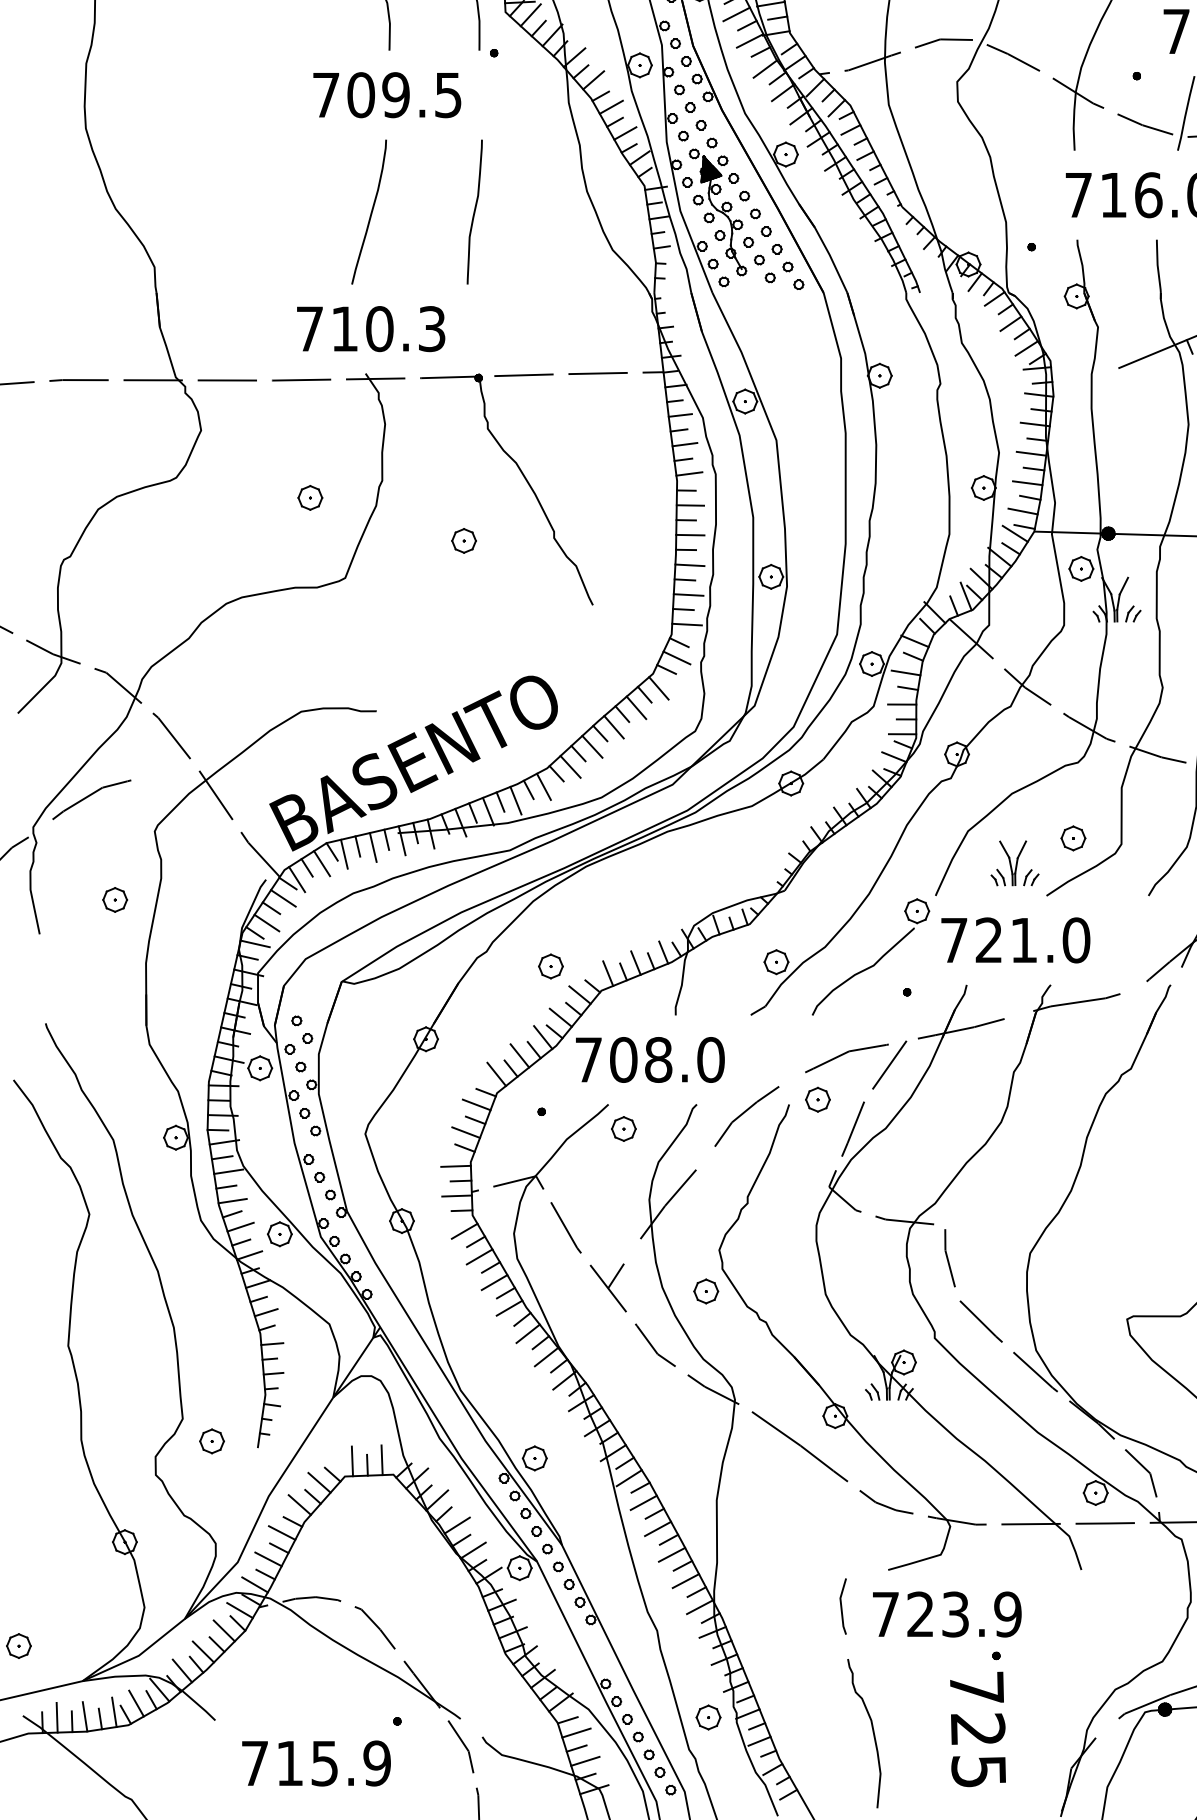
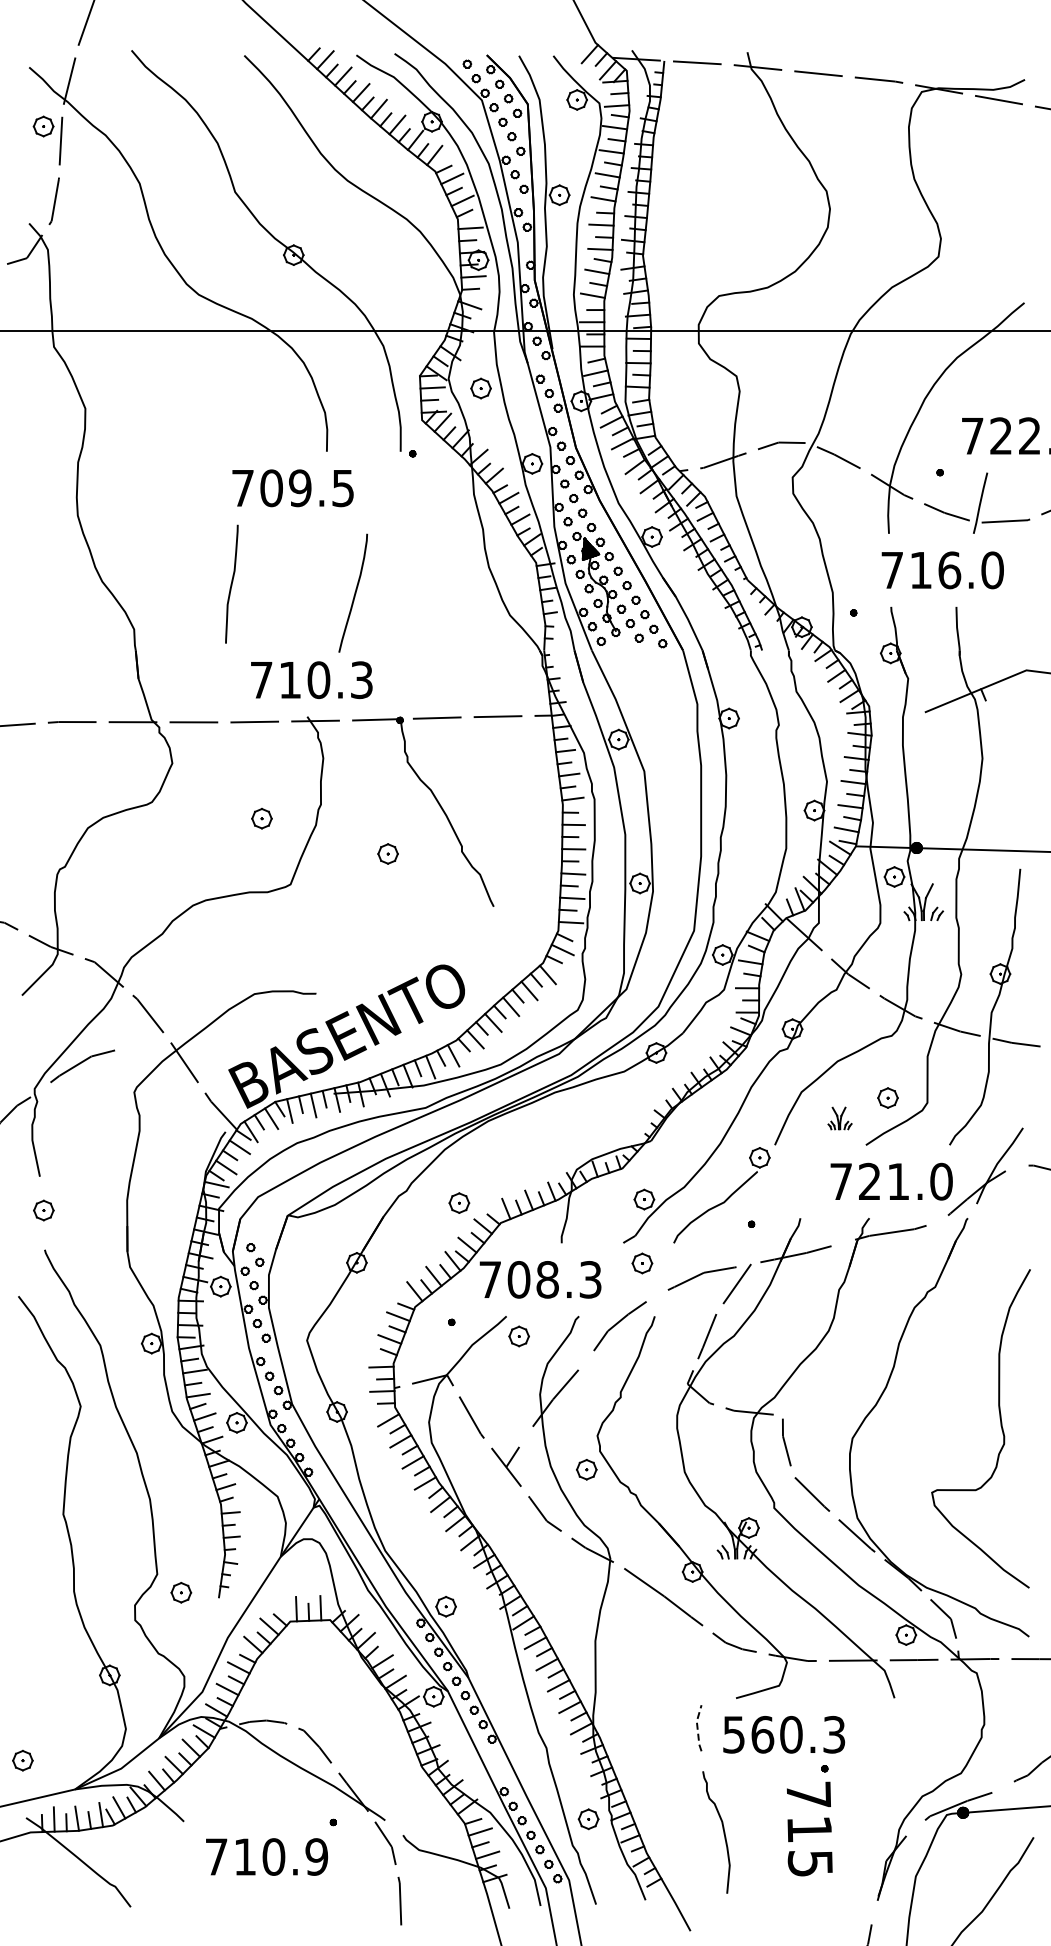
text: (386, 95) -> (292, 488), moved
curve: (370, 211) -> (354, 592), moved
curve: (474, 211) -> (231, 583), moved
part: (1014, 863) -> (839, 1118), size x0.6
part: (114, 899) -> (43, 1210), moved
text: (1015, 940) -> (891, 1181), moved
text: (710, 1059) -> (590, 1279), 708.0 -> 708.3
part: (818, 1099) -> (642, 1263), moved
line: (841, 1606) -> (697, 1728), solid -> dashed
text: (947, 1614) -> (784, 1734), 723.9 -> 560.3
text: (977, 1729) -> (809, 1829), 725 -> 715
text: (324, 1762) -> (273, 1856), 715.9 -> 710.9

